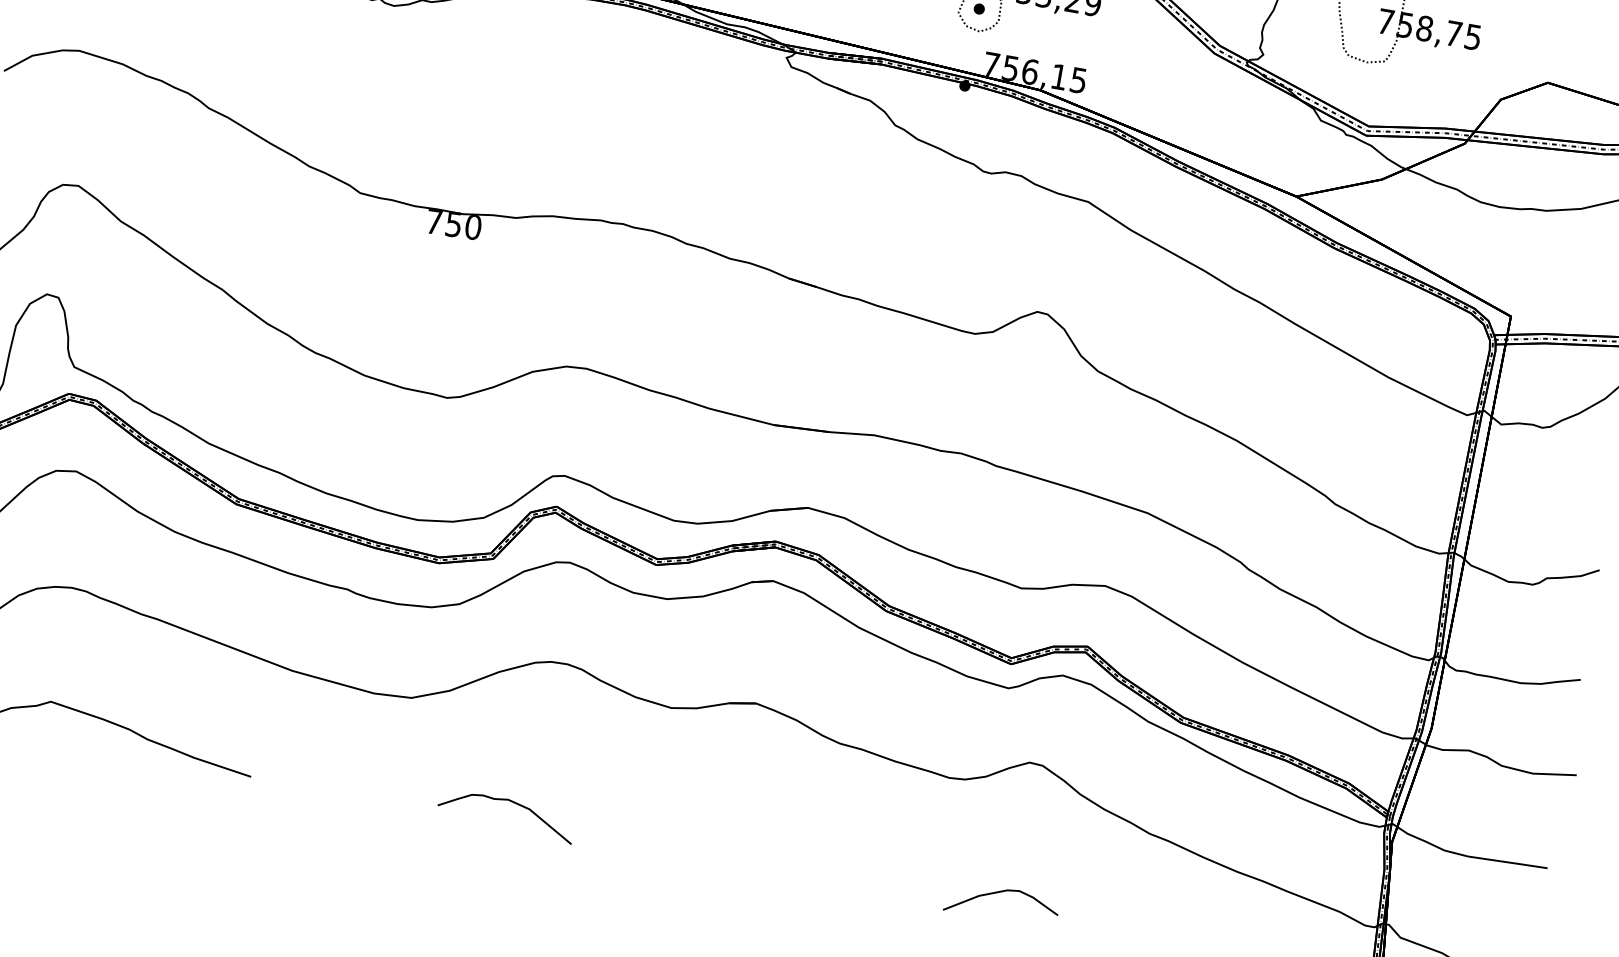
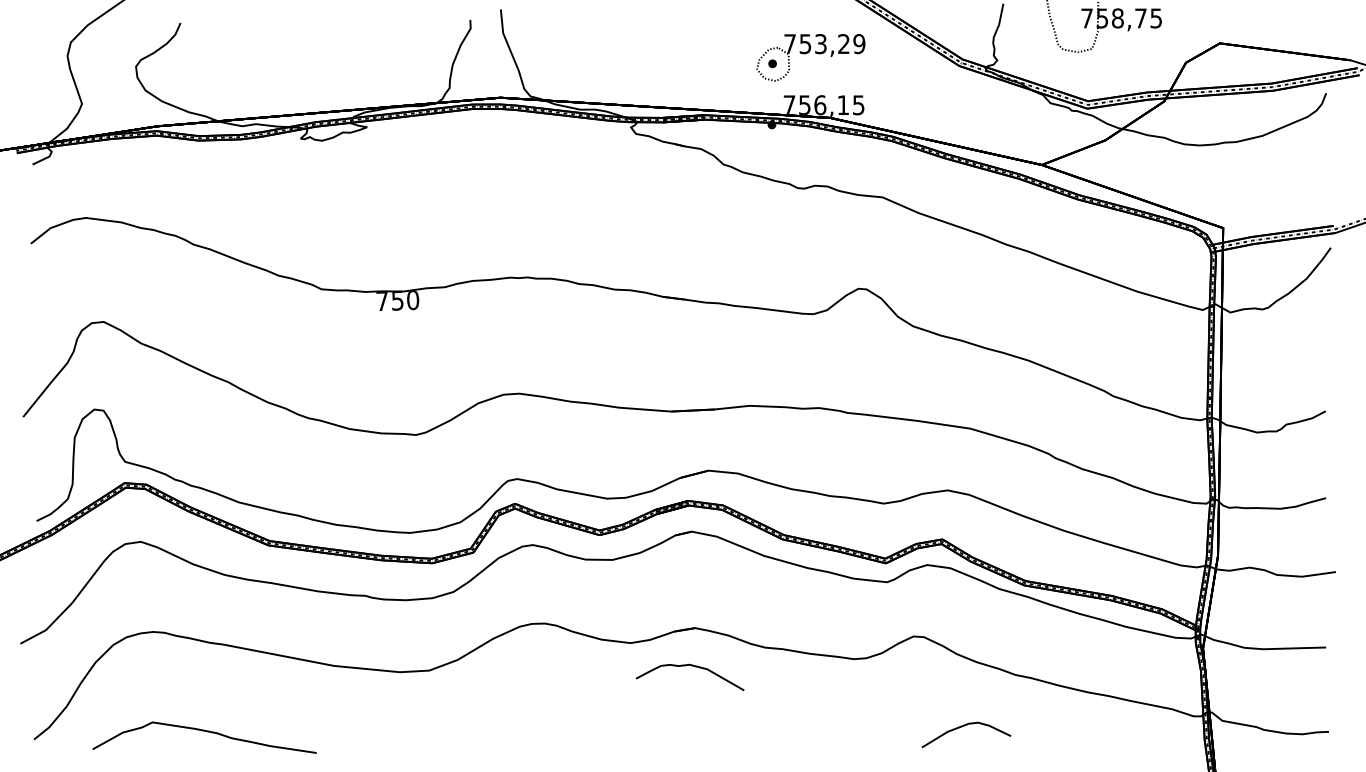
curve: (510, 802) -> (691, 666), moved
curve: (998, 893) -> (962, 727), moved

